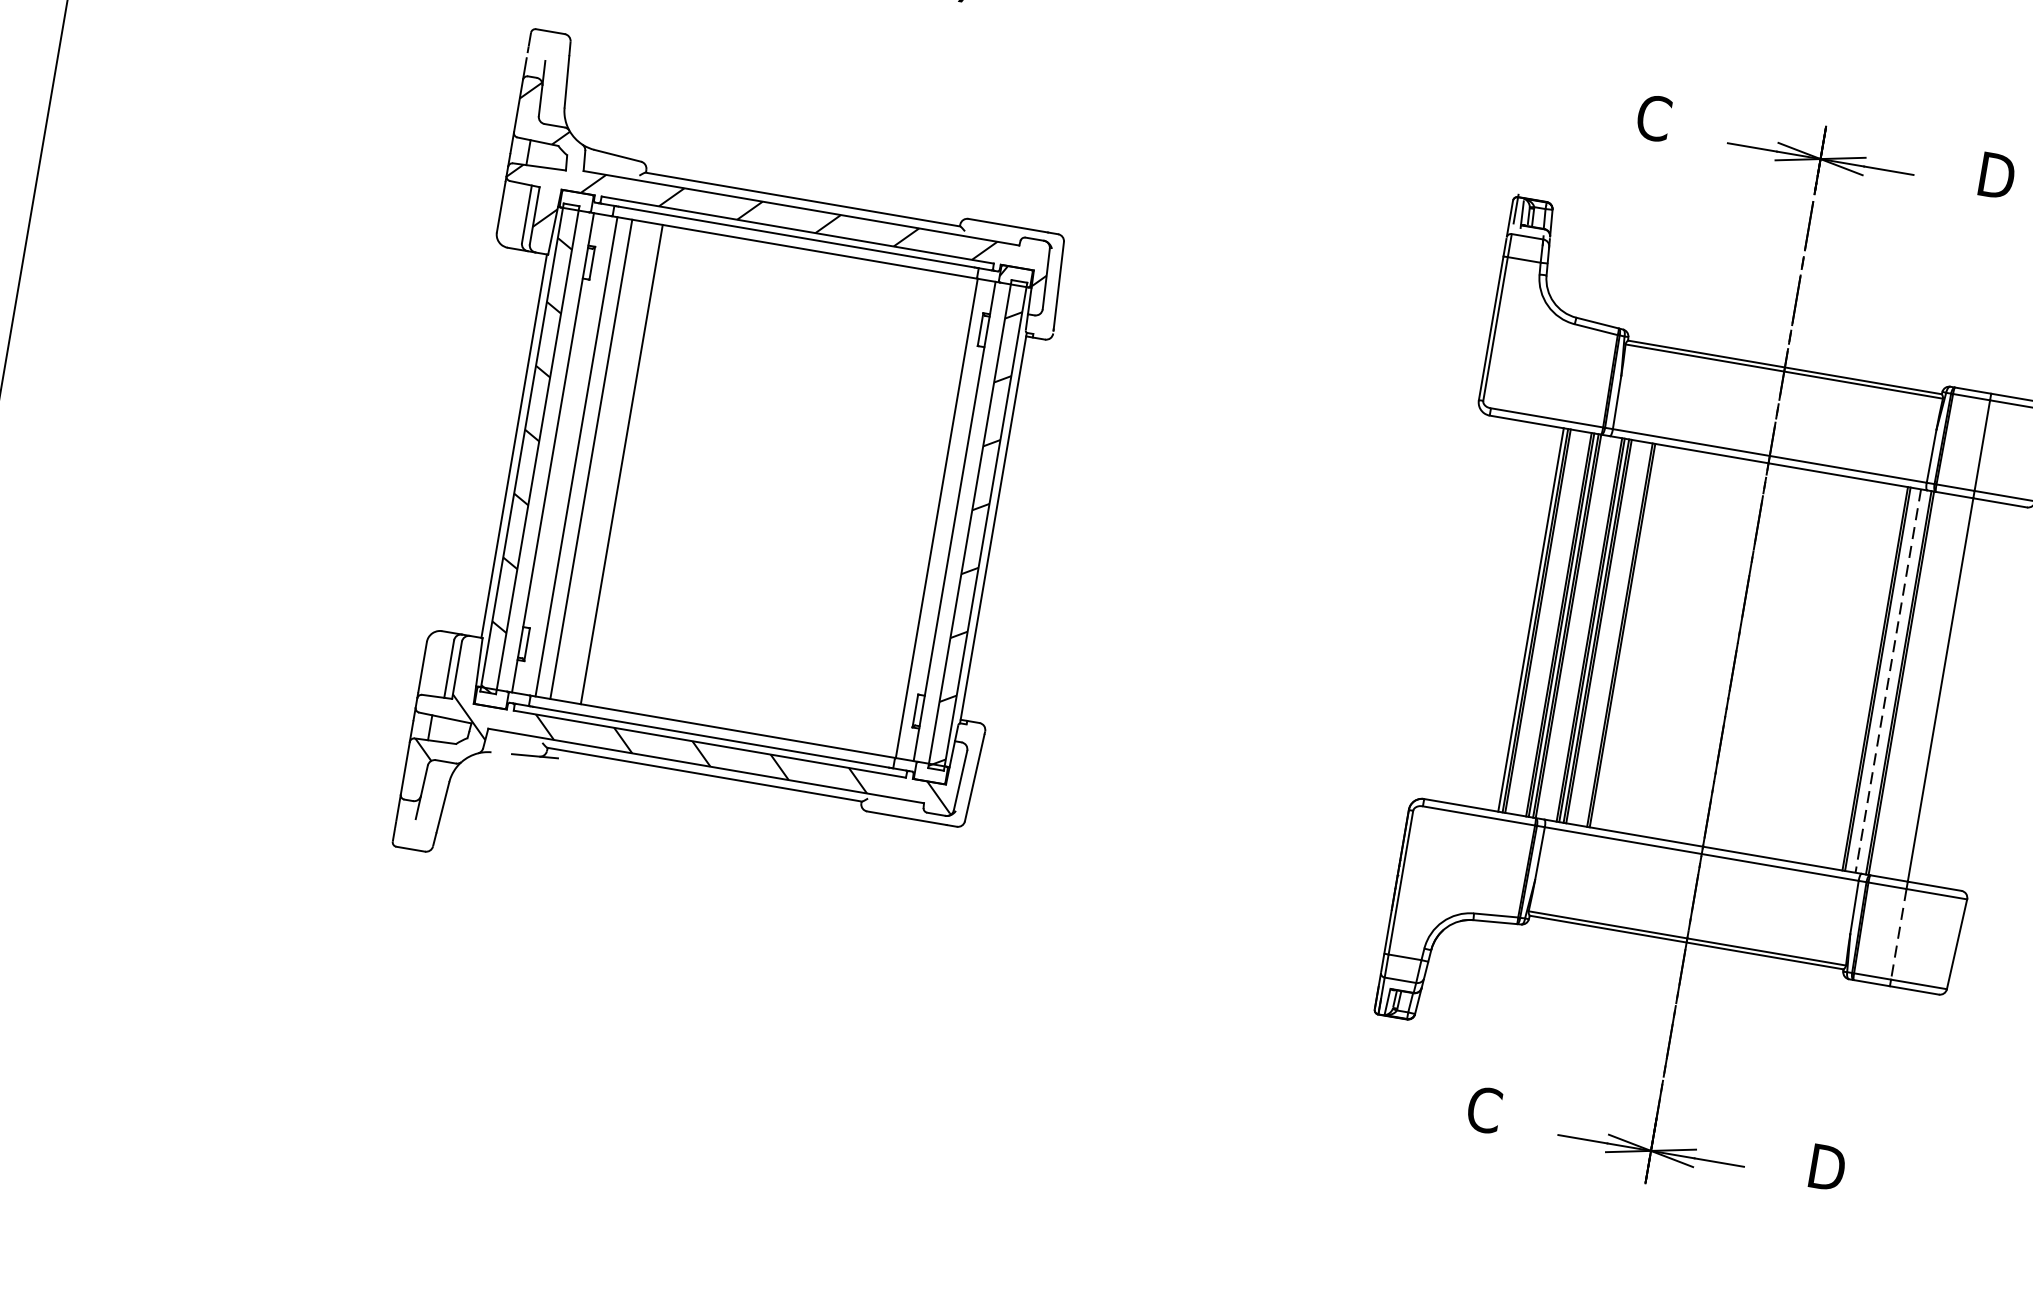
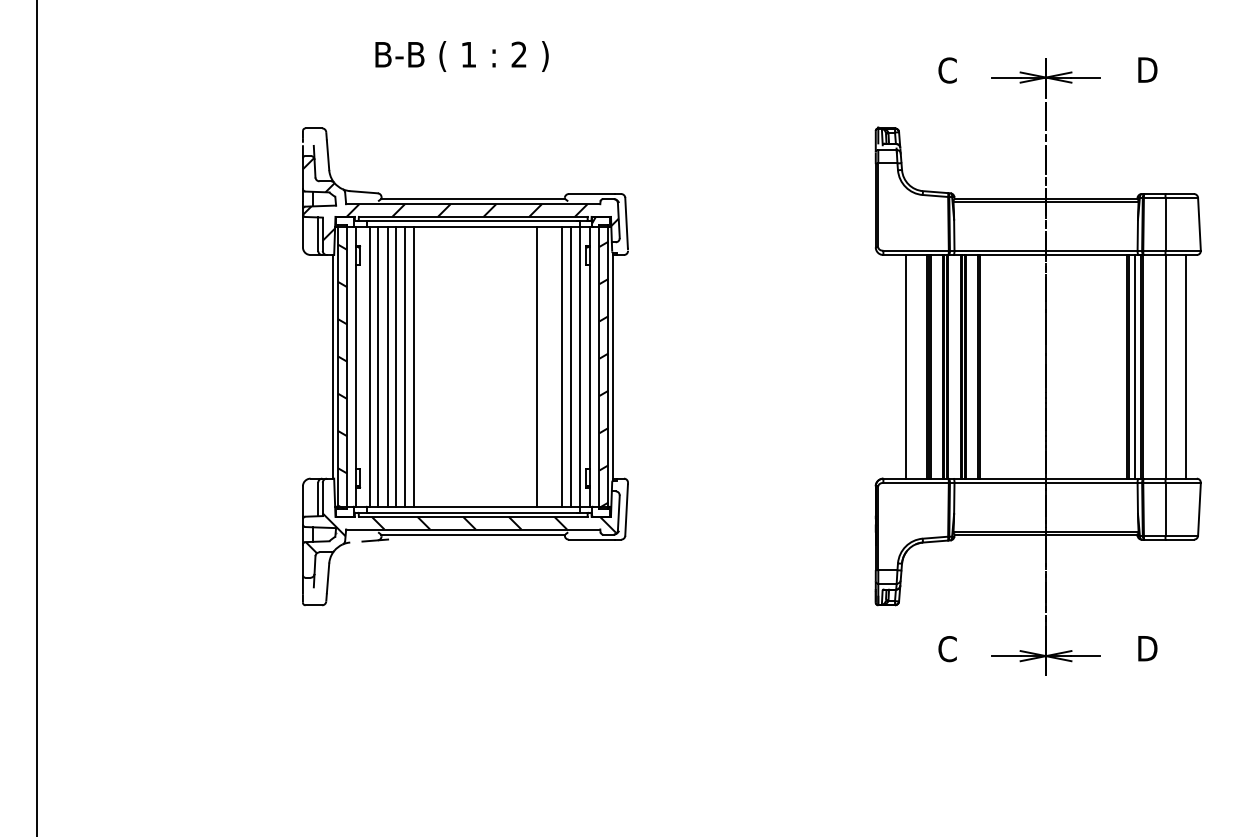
line: (606, 461) -> (387, 366), added
line: (637, 466) -> (405, 366), added
line: (653, 469) -> (414, 366), added
line: (862, 505) -> (536, 366), added
line: (906, 512) -> (562, 366), added
line: (922, 515) -> (571, 366), added
line: (1496, 613) -> (906, 366), added
line: (1889, 680) -> (1135, 366), dashed -> solid
line: (1974, 695) -> (1185, 366), added
line: (1898, 934) -> (1165, 509), dashed -> solid

